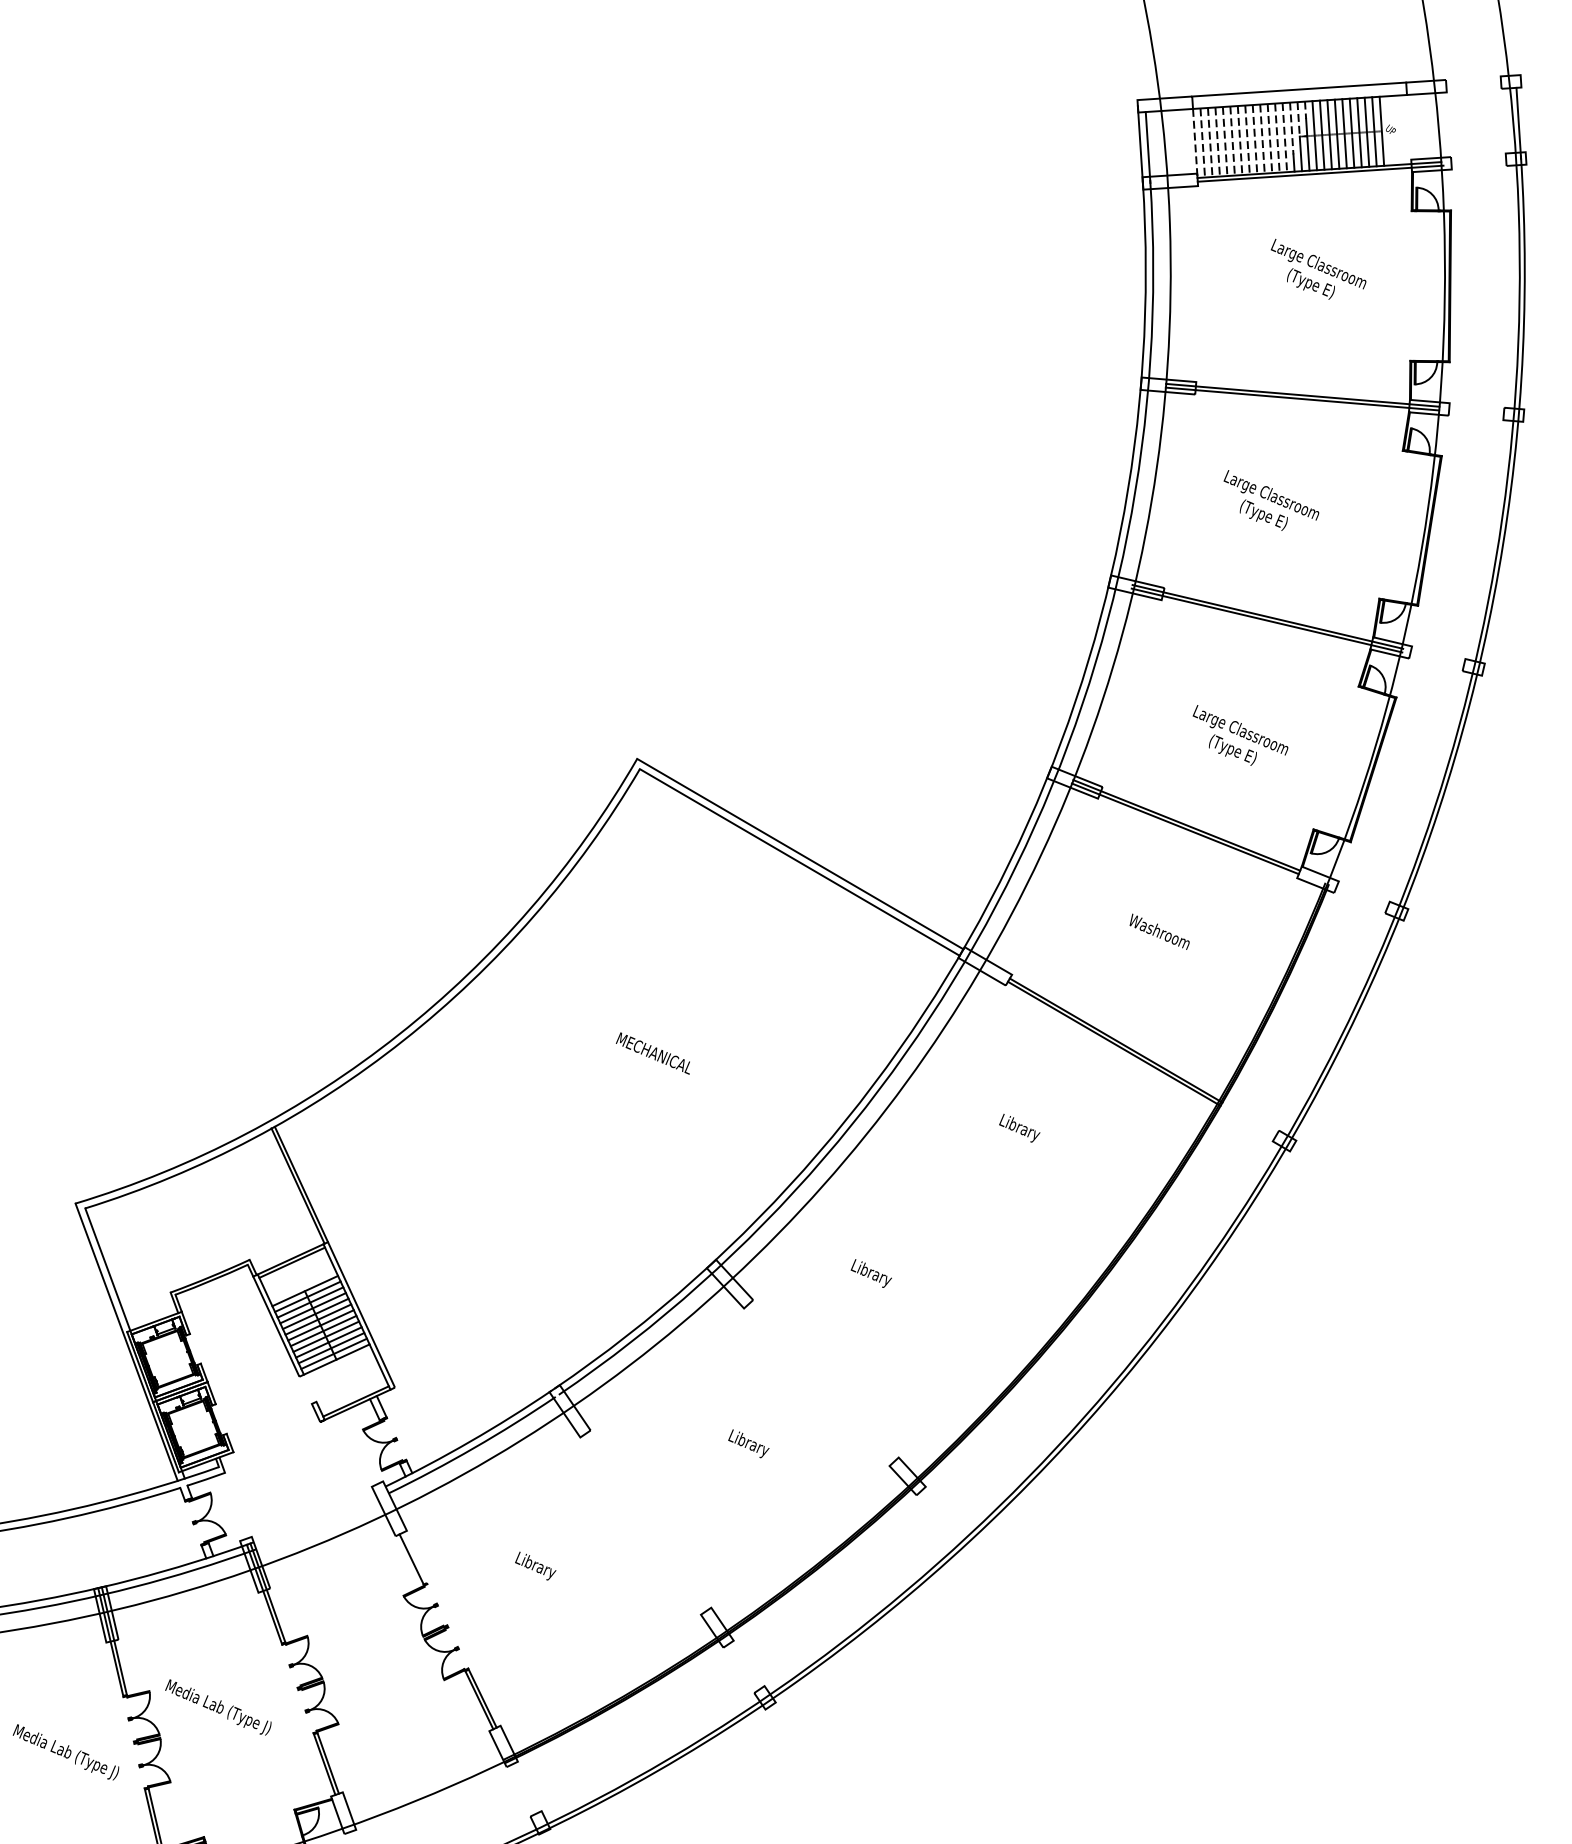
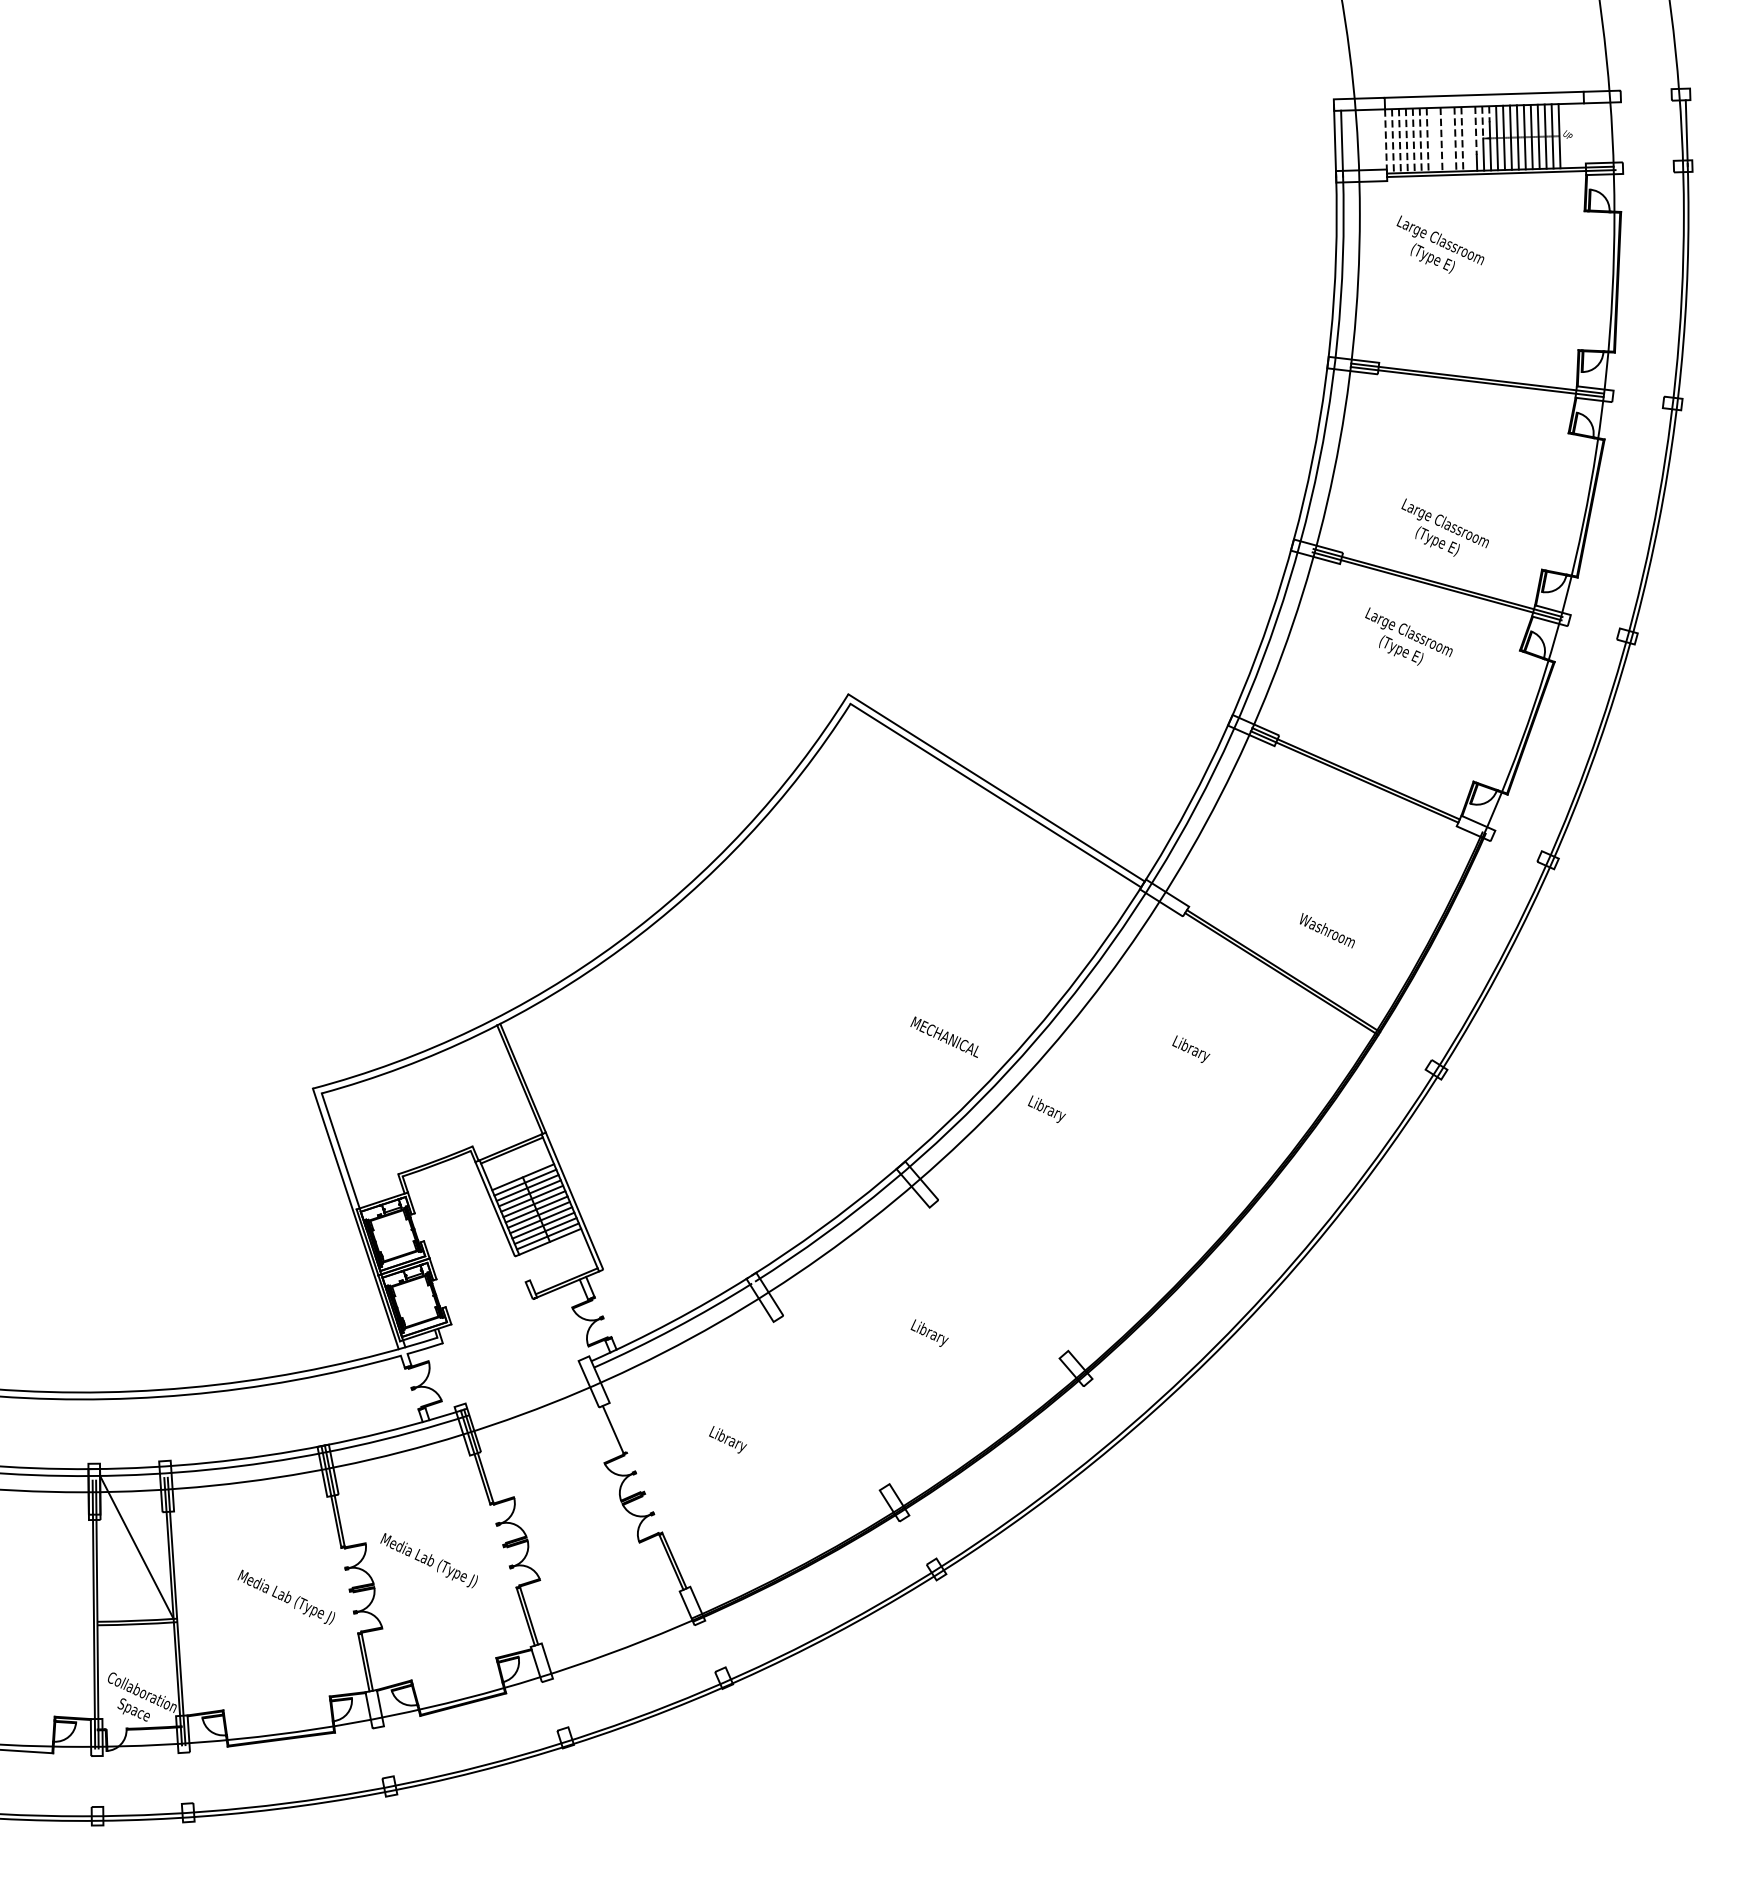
line: (1285, 137) -> (1469, 138), removed
line: (1247, 139) -> (1434, 139), removed
line: (1262, 139) -> (1448, 139), removed
text: (1318, 268) -> (1440, 244), moved
text: (1270, 499) -> (1444, 527), moved
text: (1240, 734) -> (1408, 636), moved
text: (1158, 931) -> (1326, 930), moved
text: (653, 1052) -> (944, 1036), moved
text: (870, 1272) -> (1046, 1108), moved

